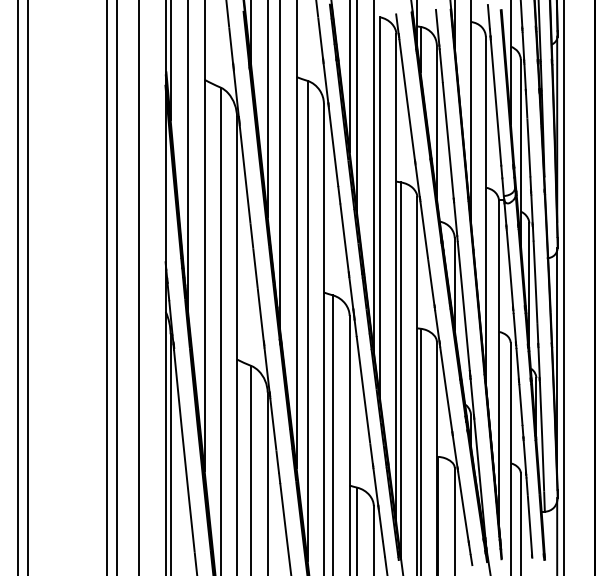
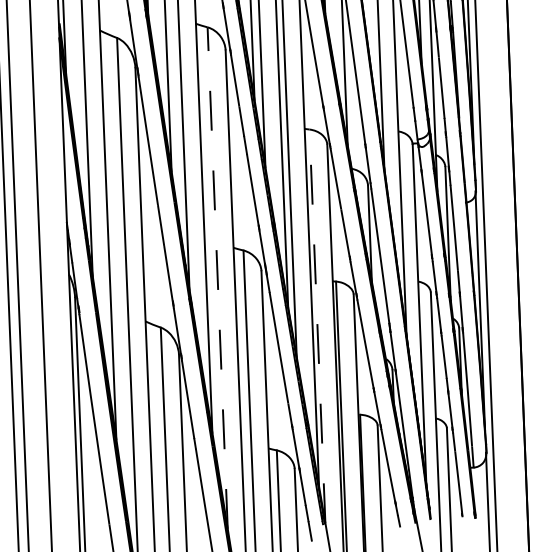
line: (307, 320) -> (217, 277), solid -> dashed
line: (401, 370) -> (317, 326), solid -> dashed

